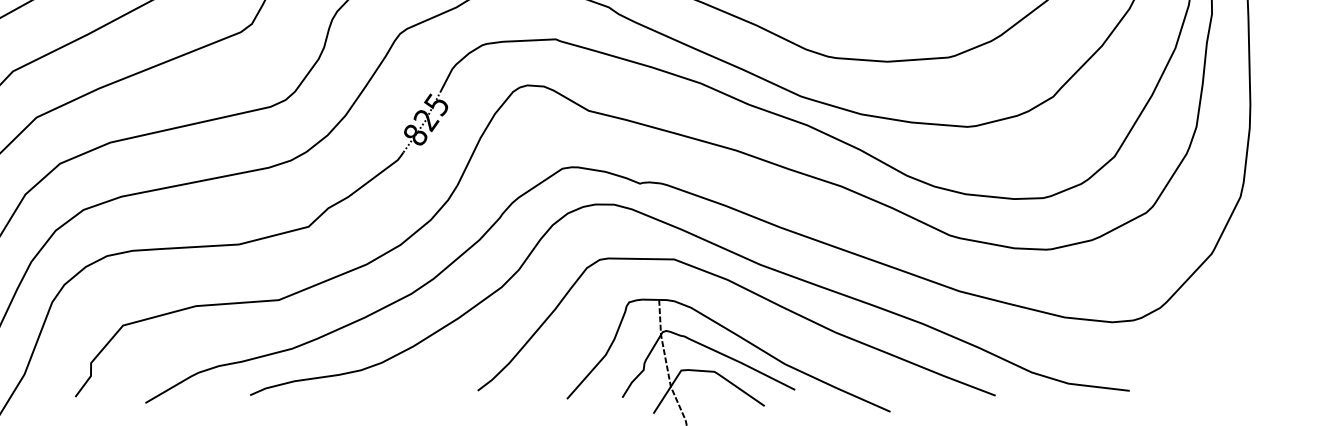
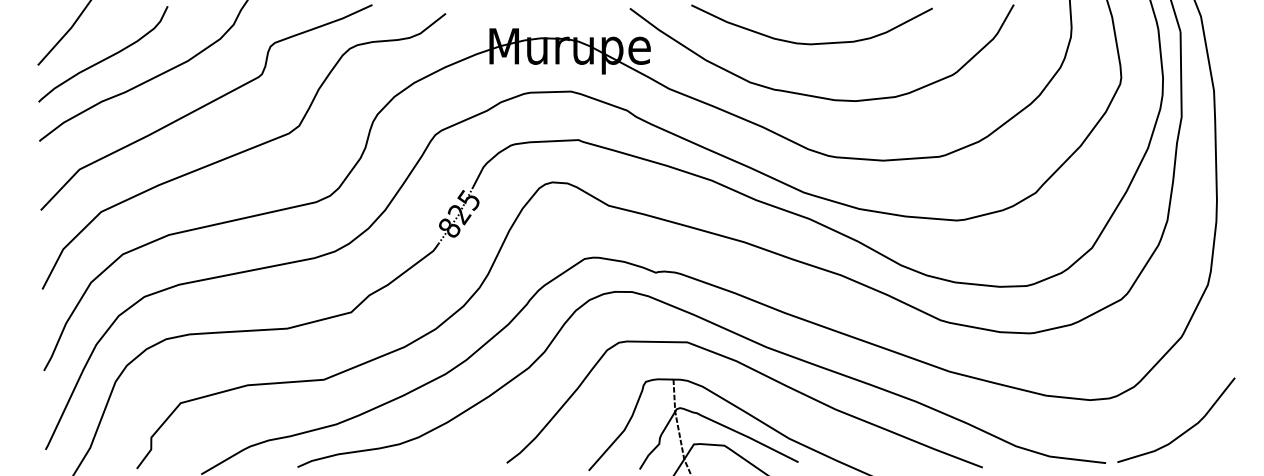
curve: (1216, 355) -> (1185, 430), added

